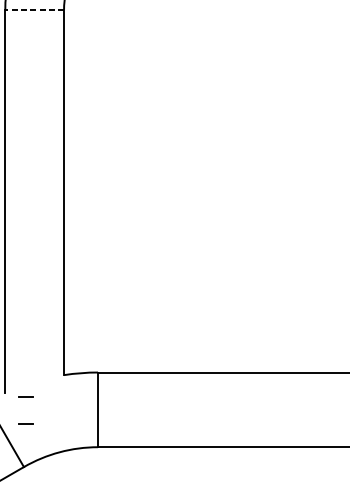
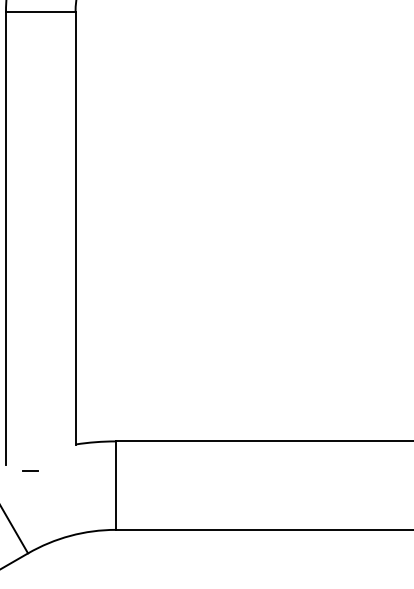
line: (34, 9) -> (40, 11), dashed -> solid
line: (25, 424) -> (30, 502), removed

